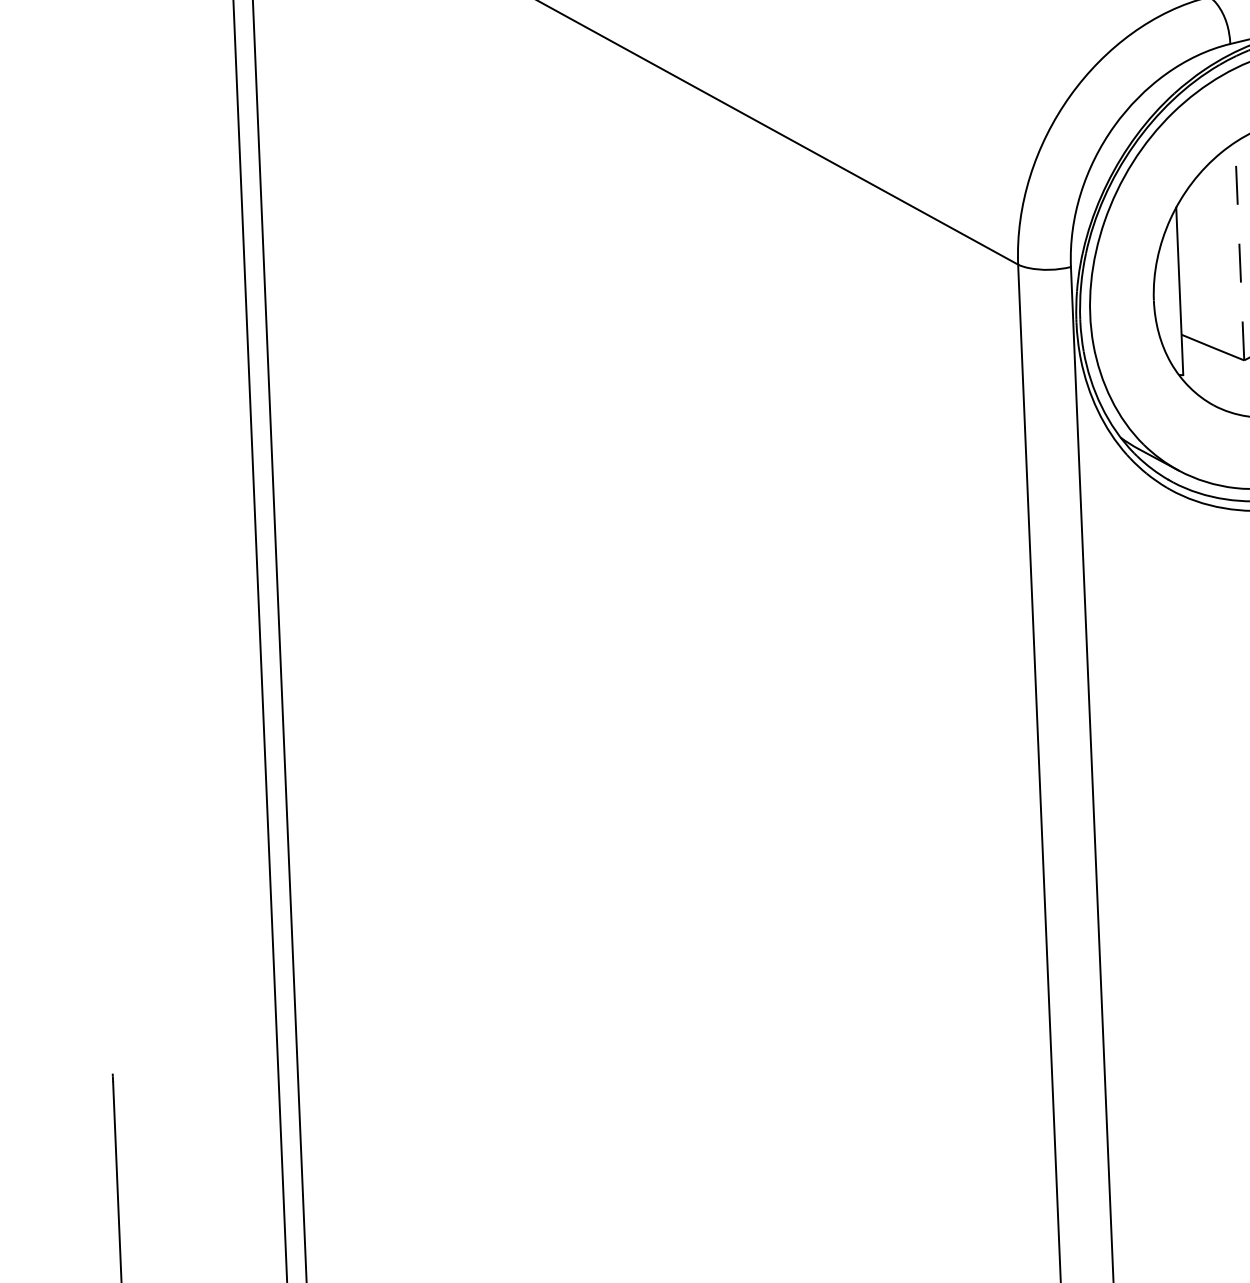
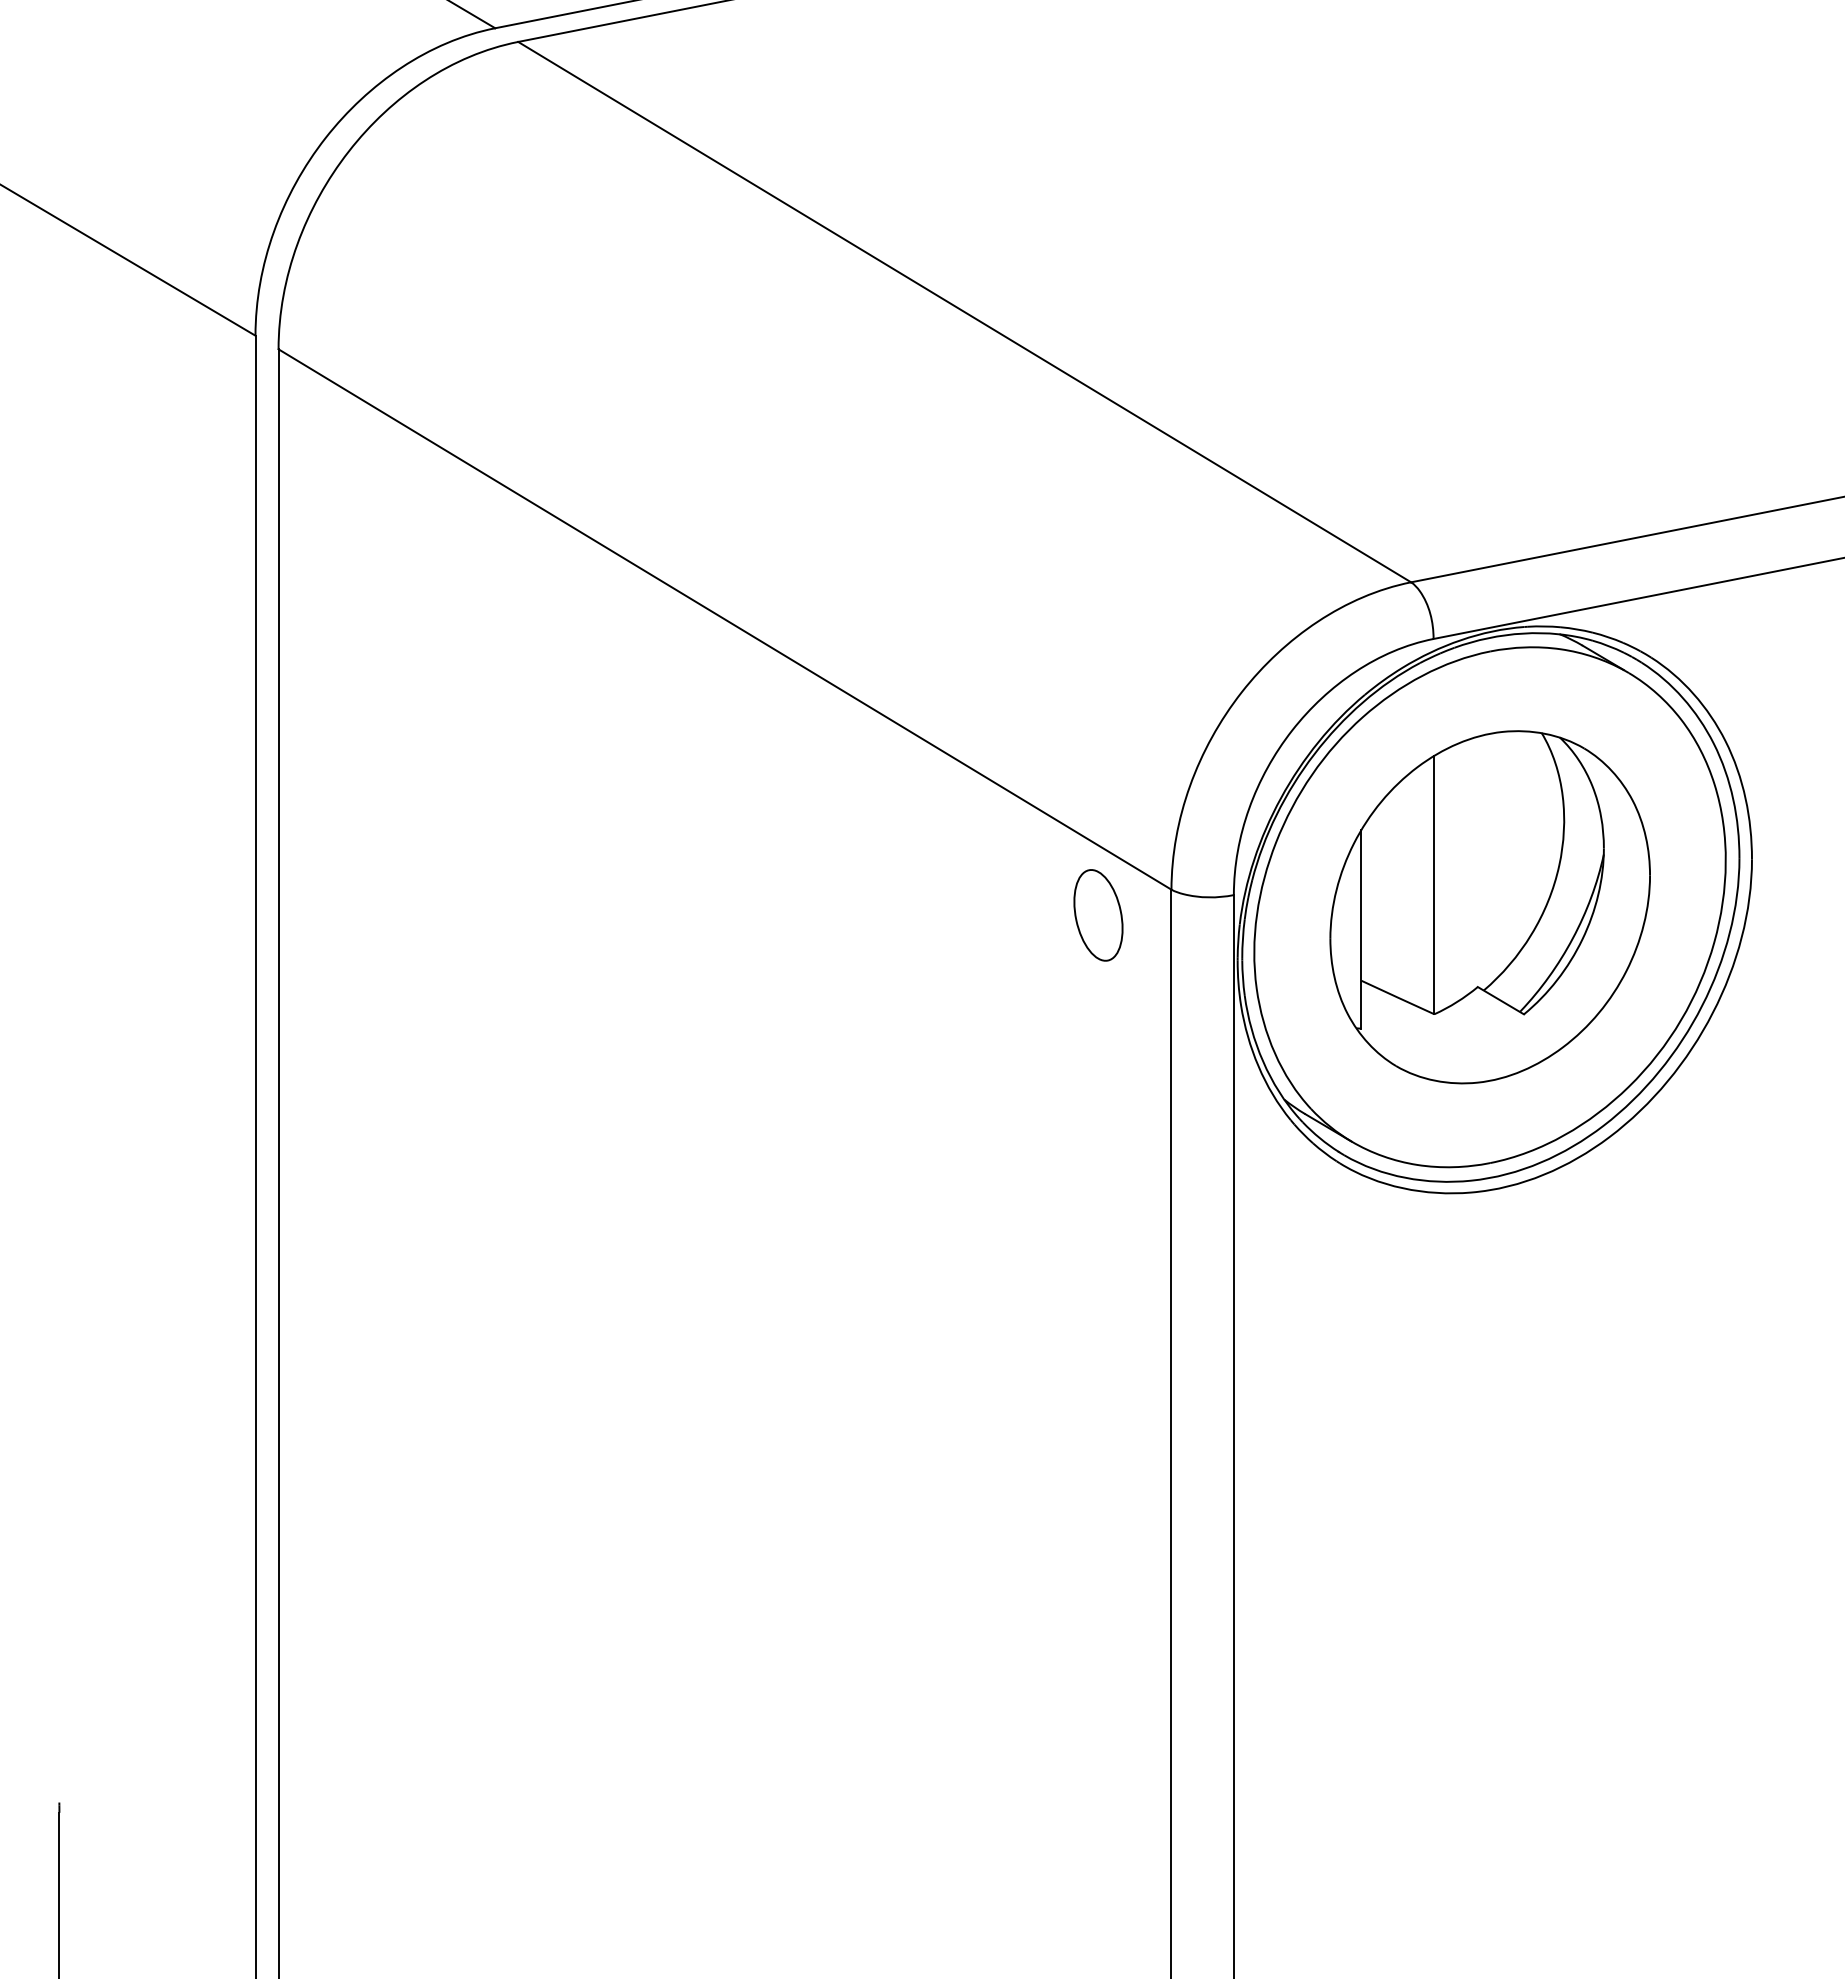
line: (1239, 250) -> (1434, 884), dashed -> solid
part: (957, 288) -> (1098, 915), added

